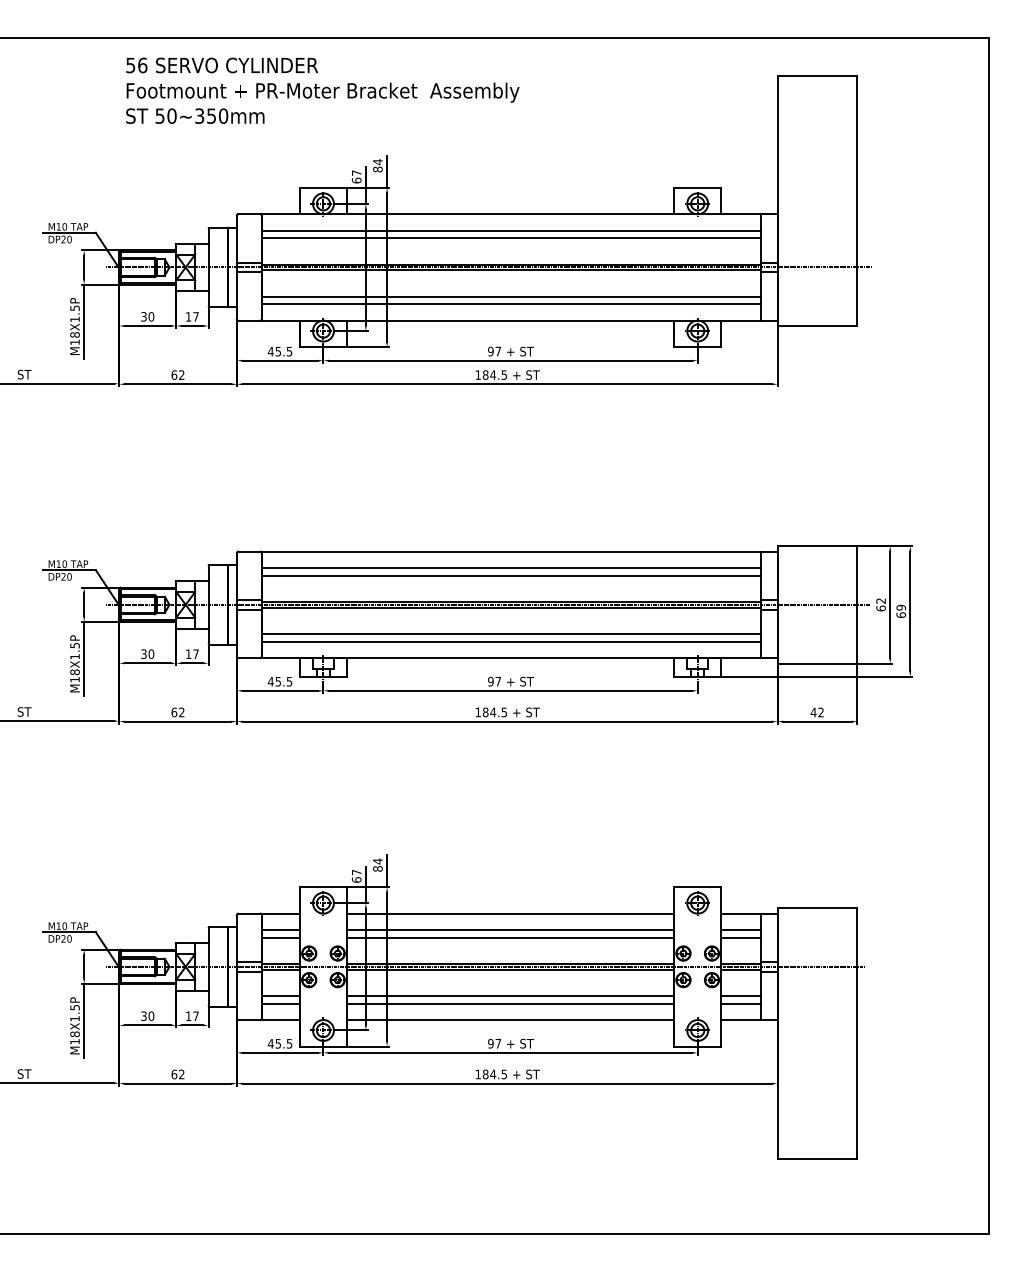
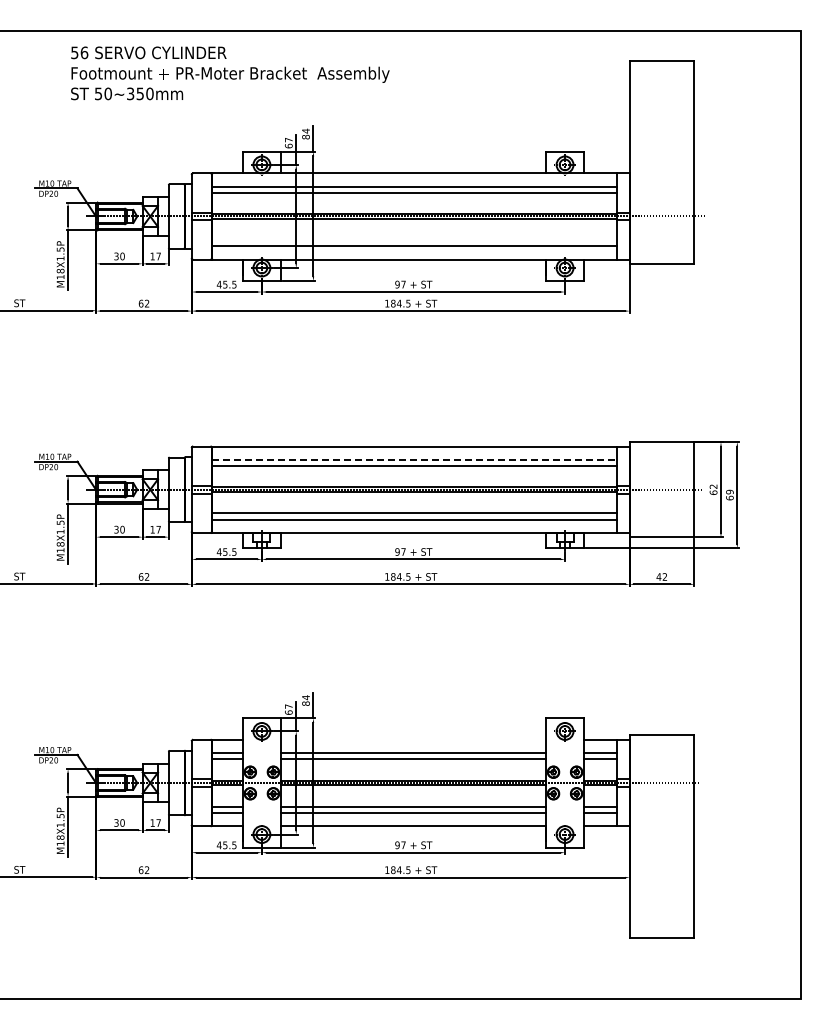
text: (322, 90) -> (230, 73), moved
line: (510, 297) -> (413, 240), removed
line: (511, 567) -> (414, 459), solid -> dashed
line: (510, 913) -> (413, 739), removed

